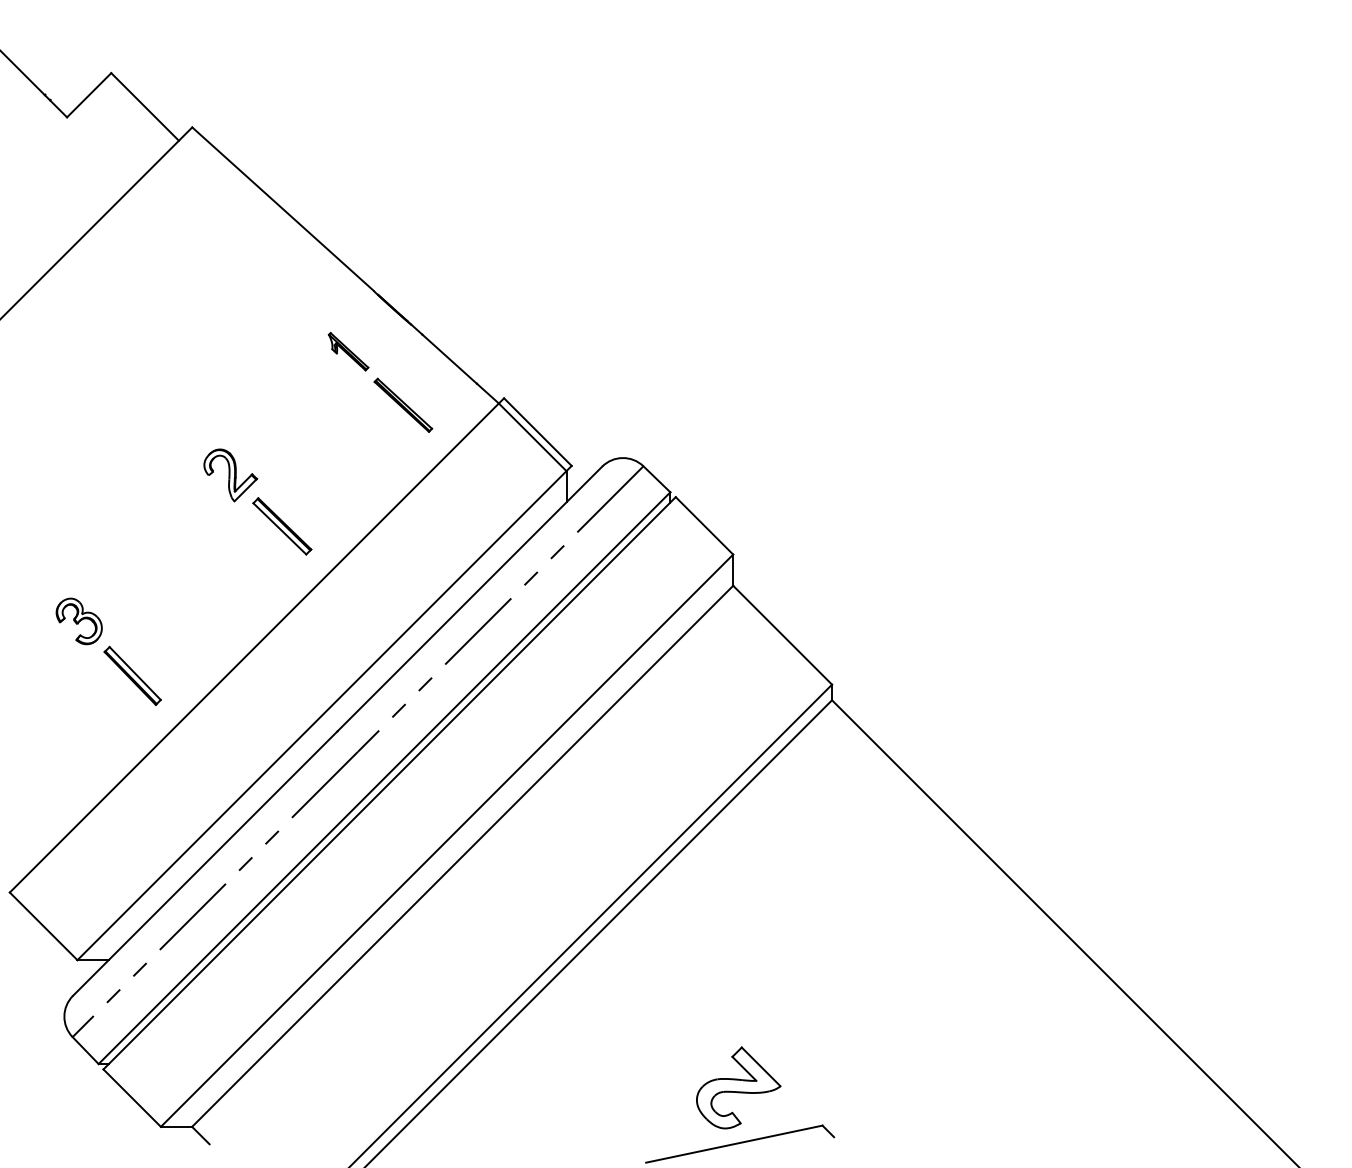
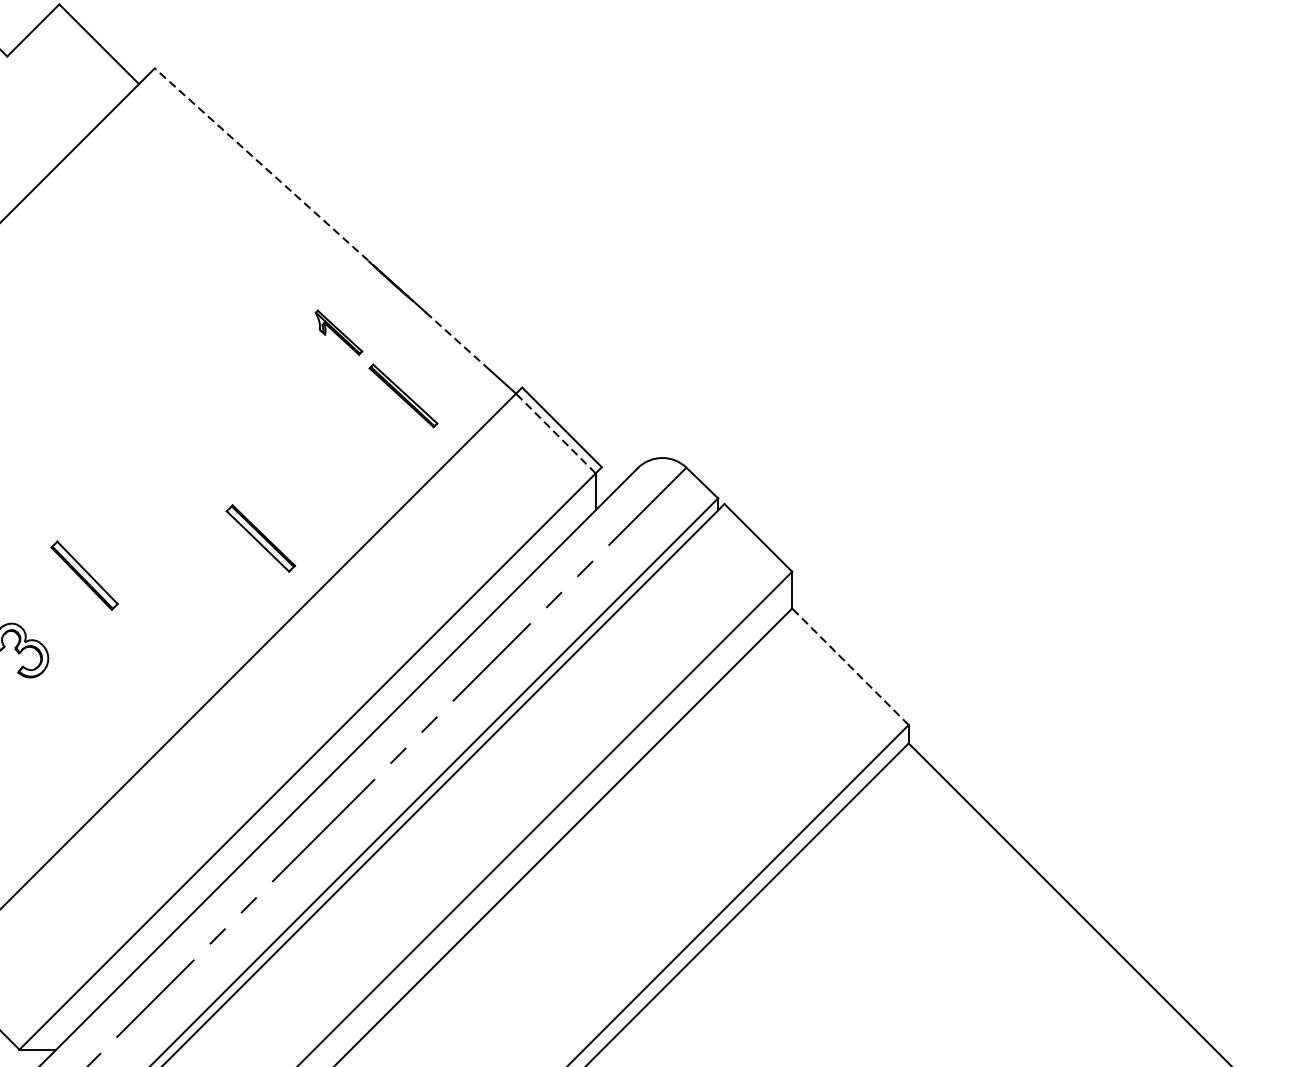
line: (282, 208) -> (261, 163), solid -> dashed
line: (450, 359) -> (459, 341), solid -> dashed
line: (532, 437) -> (555, 433), solid -> dashed
part: (230, 475) -> (199, 478), removed
line: (782, 635) -> (850, 667), solid -> dashed
part: (132, 675) -> (84, 575), moved

